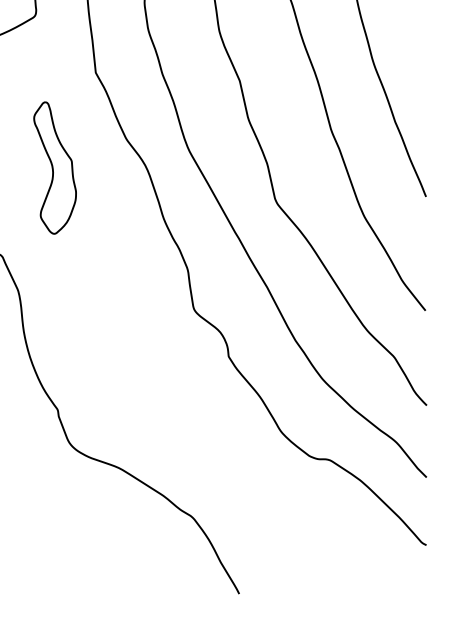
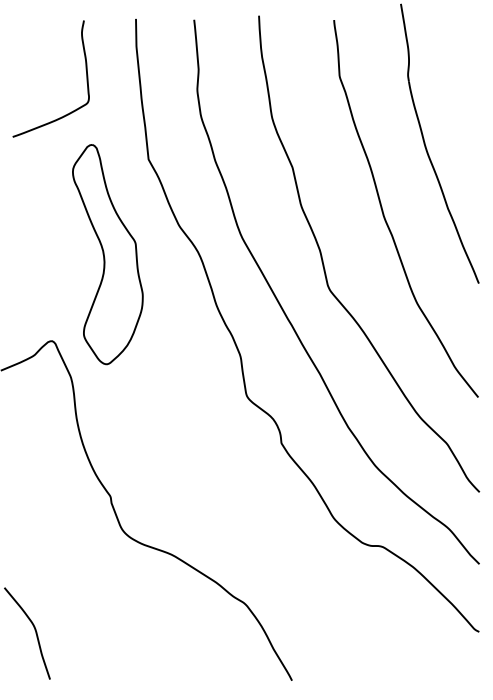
part: (54, 167) -> (107, 254), size x1.67

